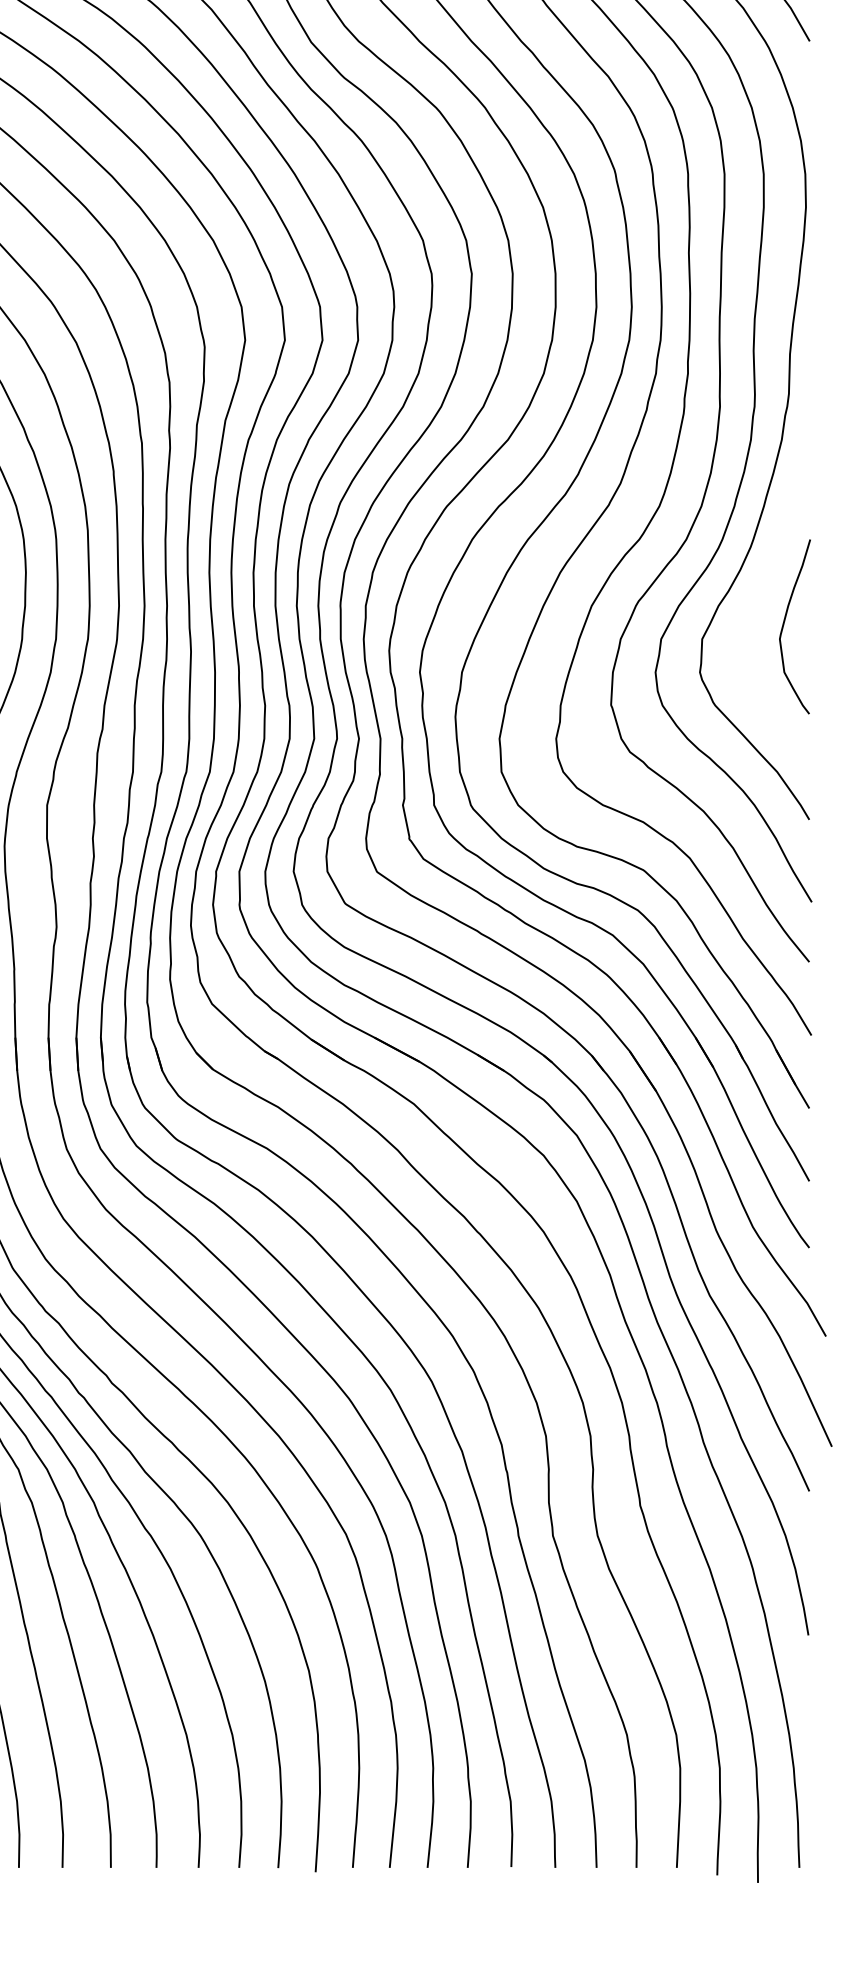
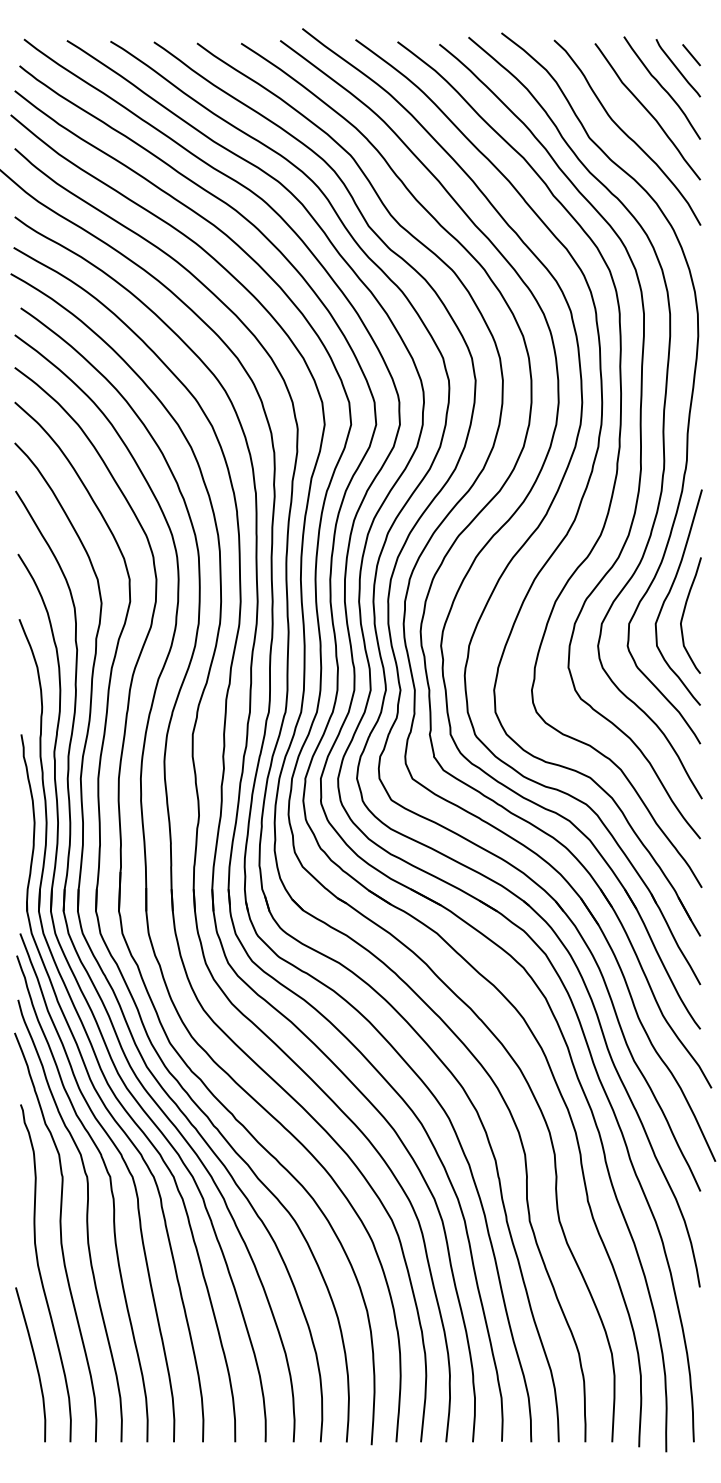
curve: (764, 592) -> (670, 592), added

